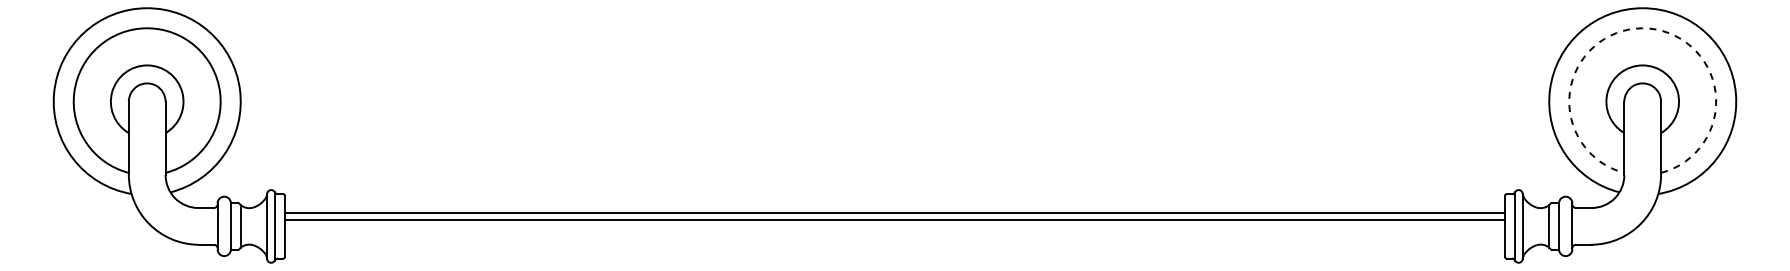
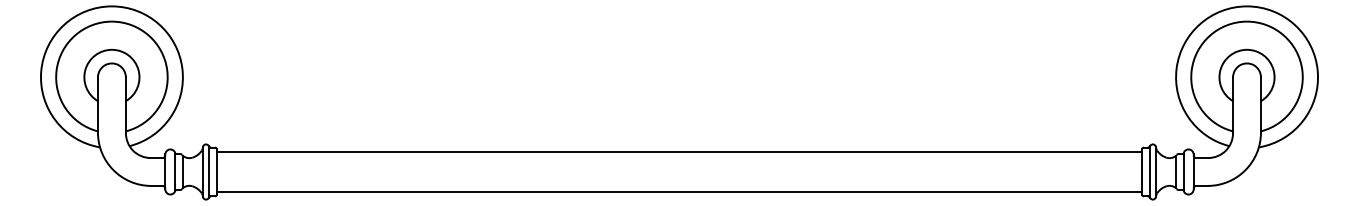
arc: (1642, 28) -> (1246, 21), dashed -> solid
line: (894, 213) -> (679, 192), moved
line: (894, 220) -> (679, 151), moved

